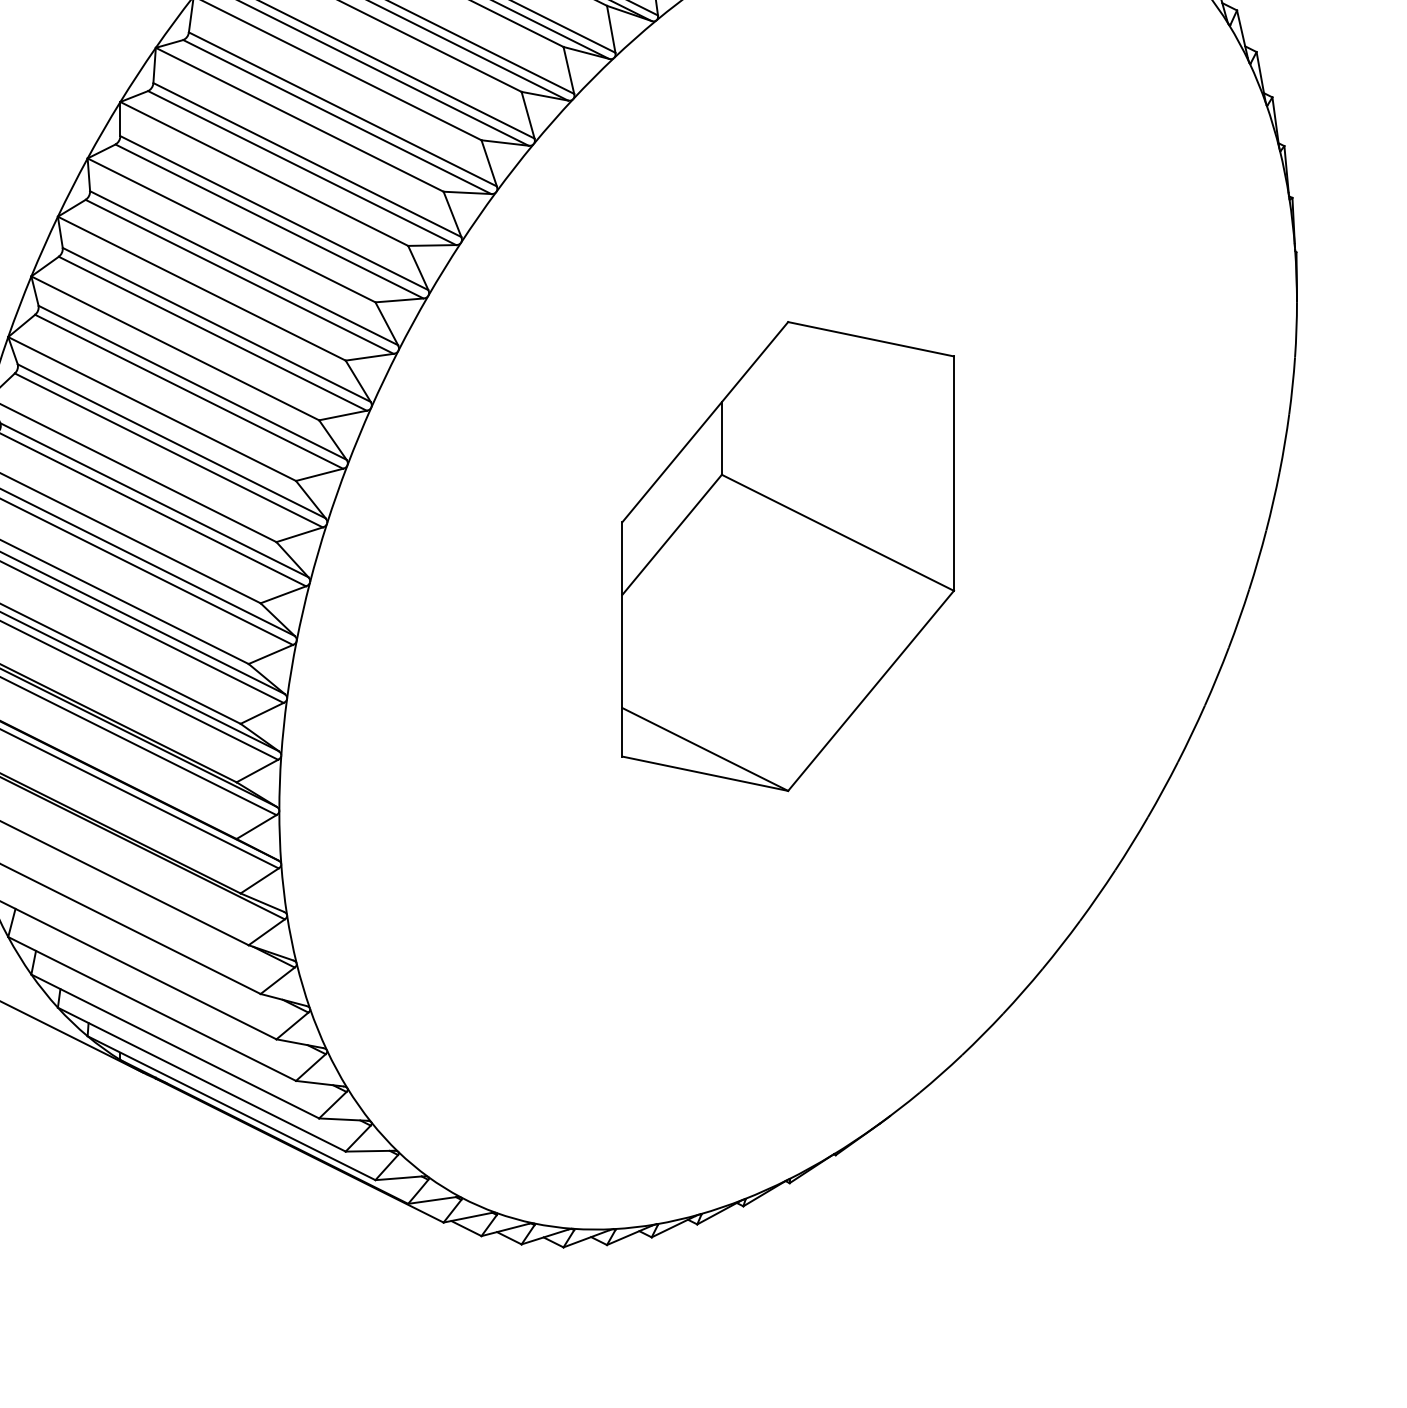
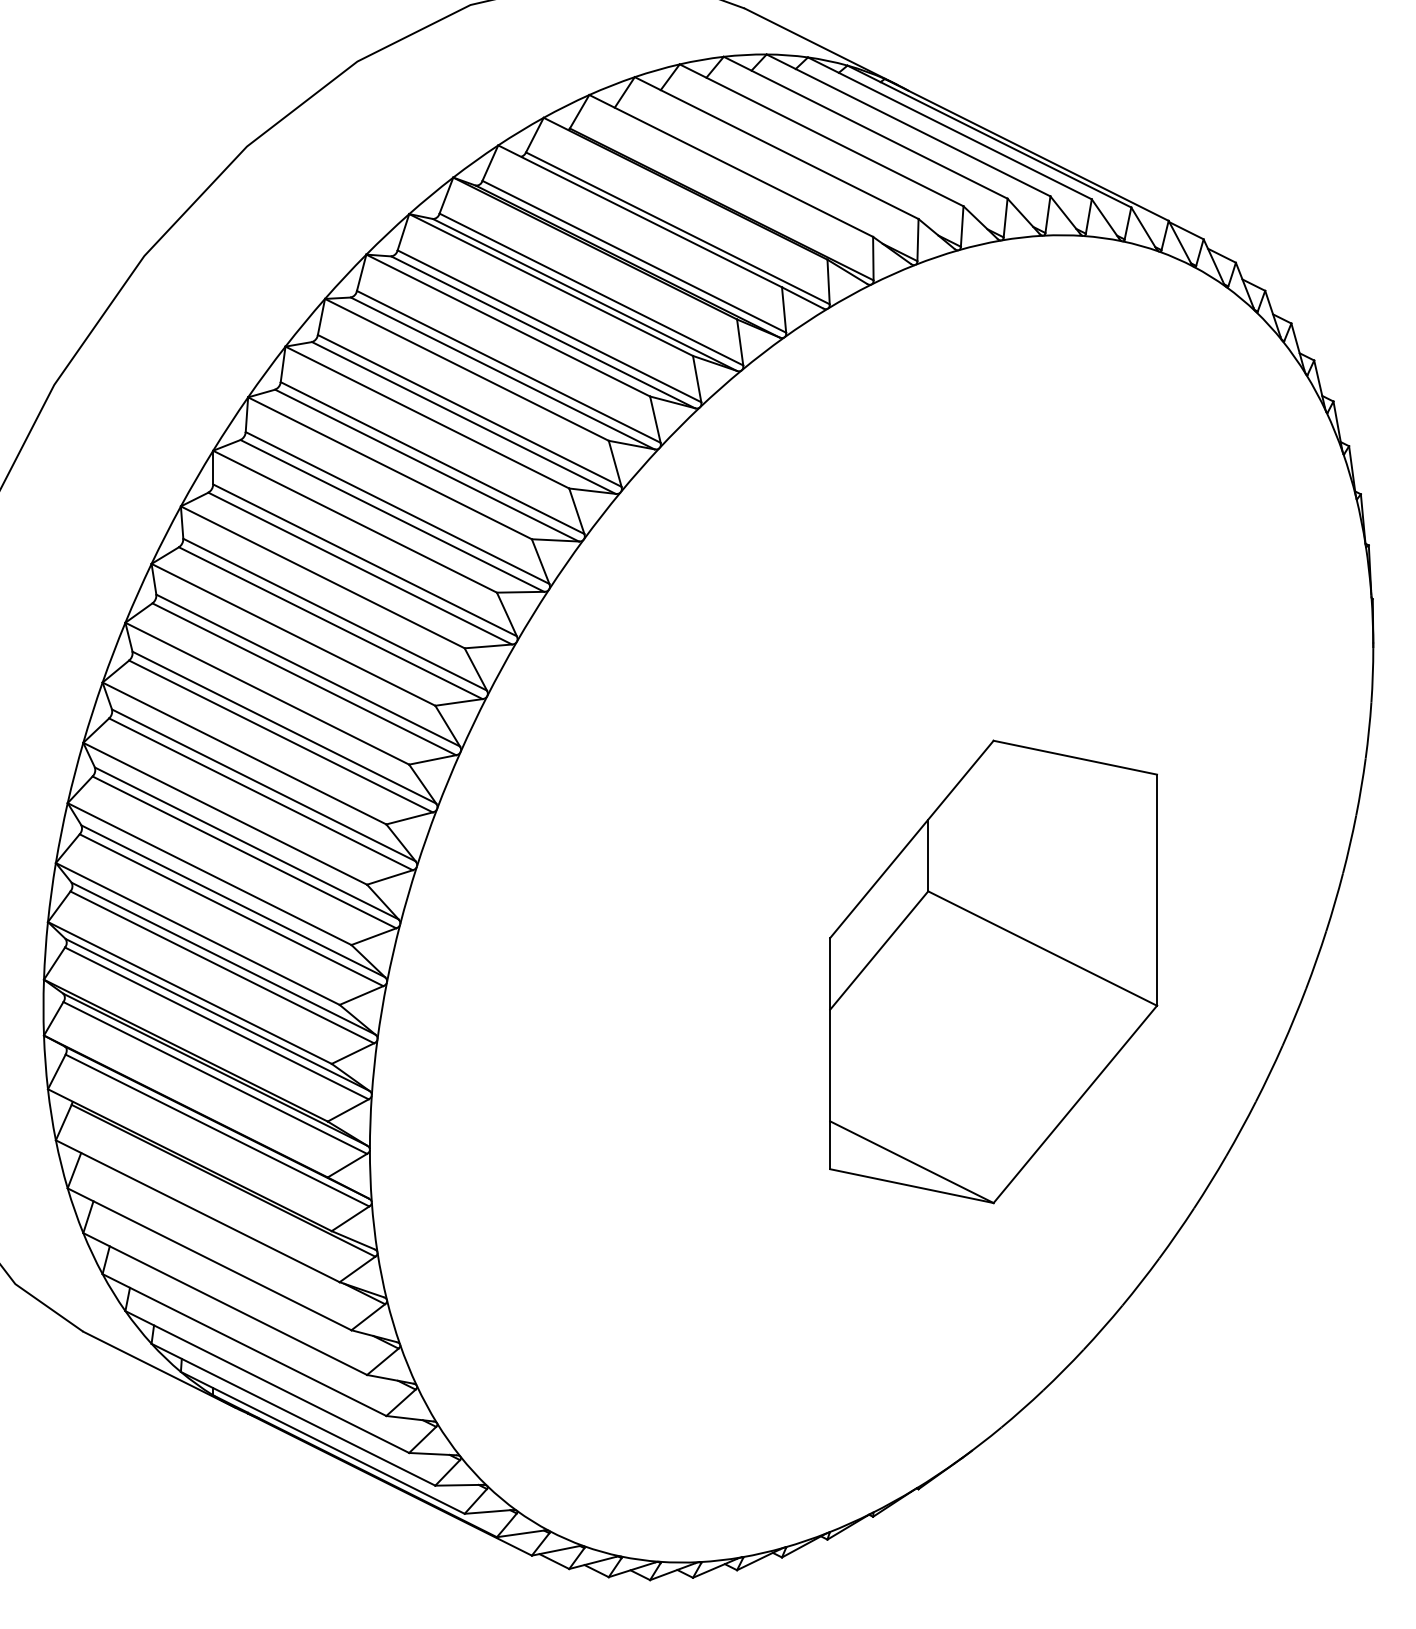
part: (788, 556) -> (993, 971), moved

